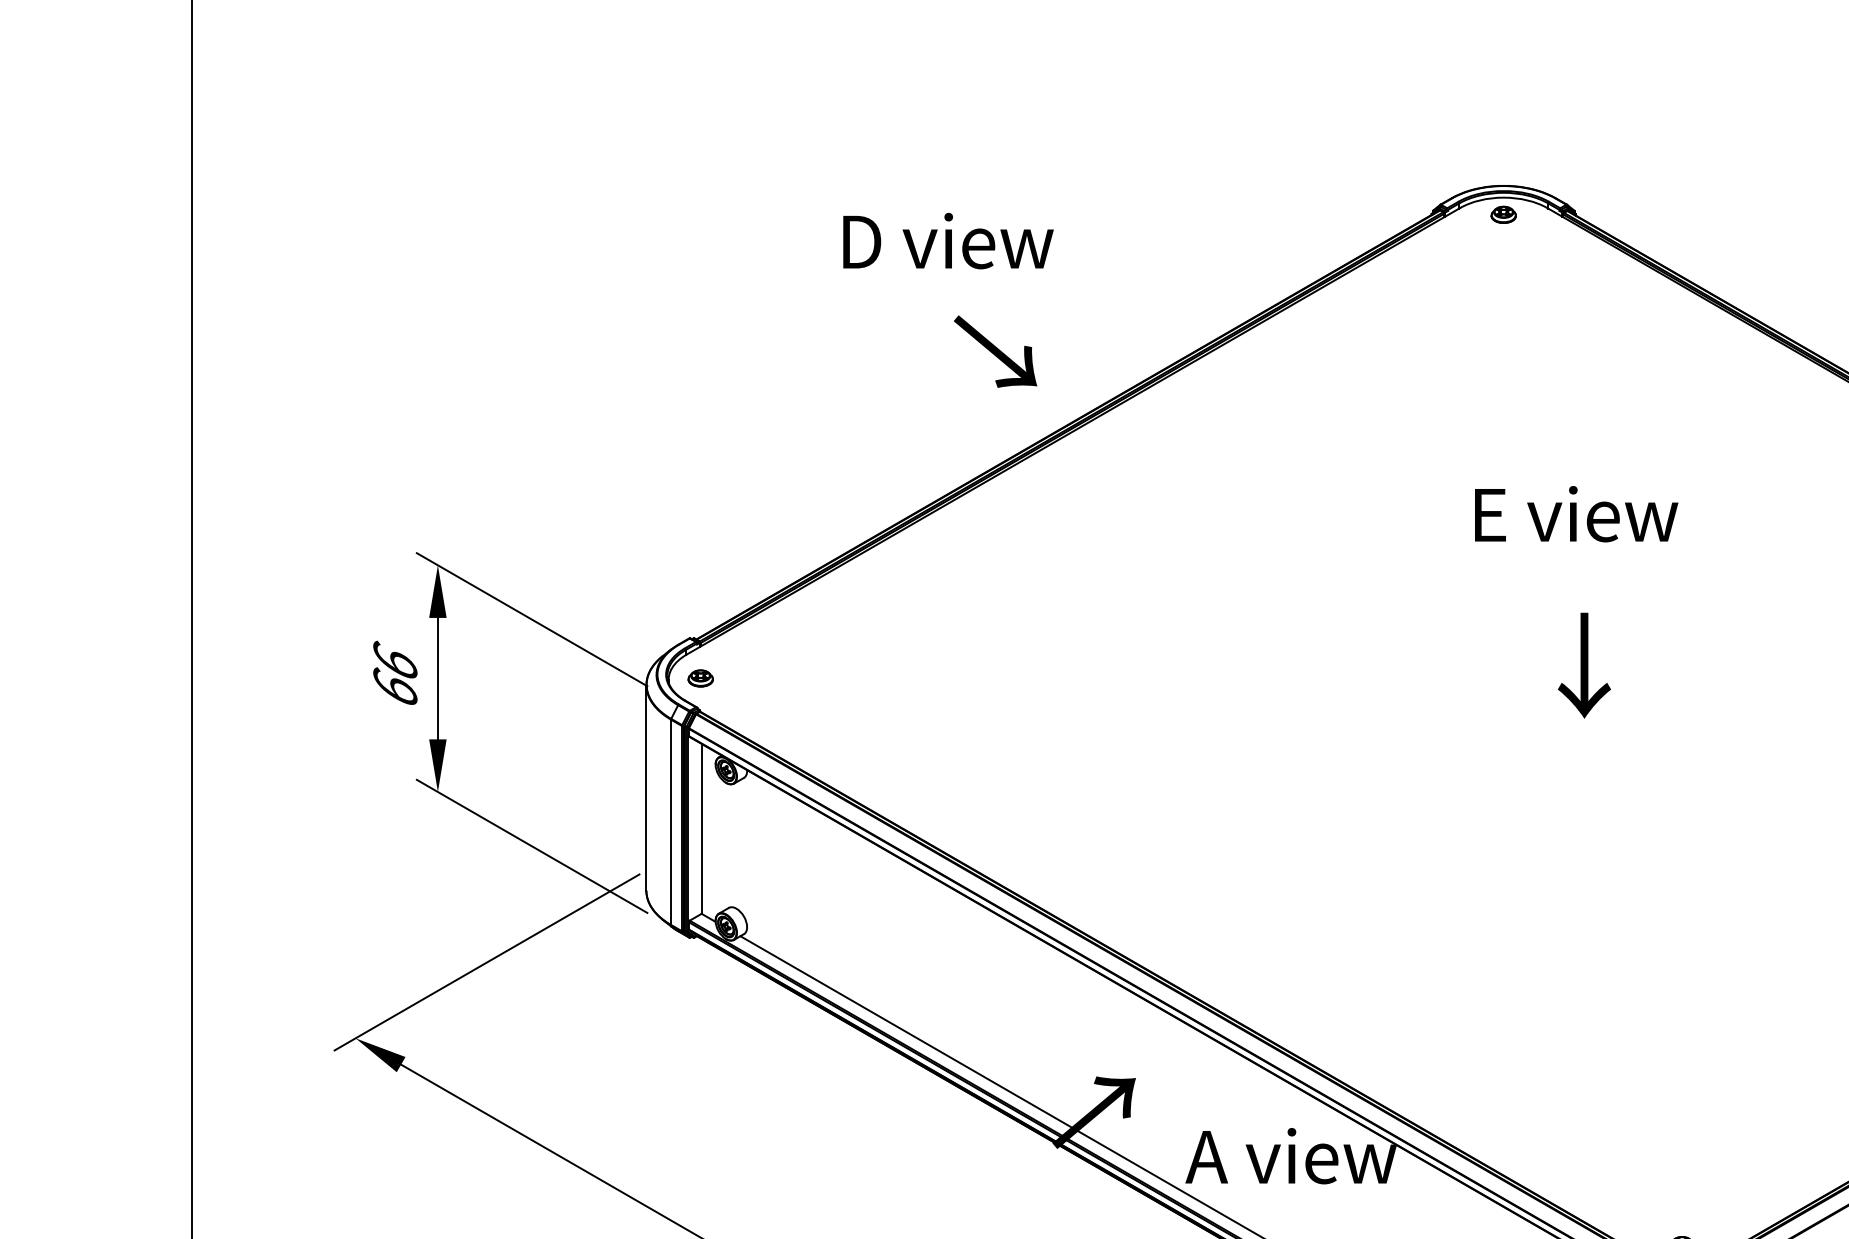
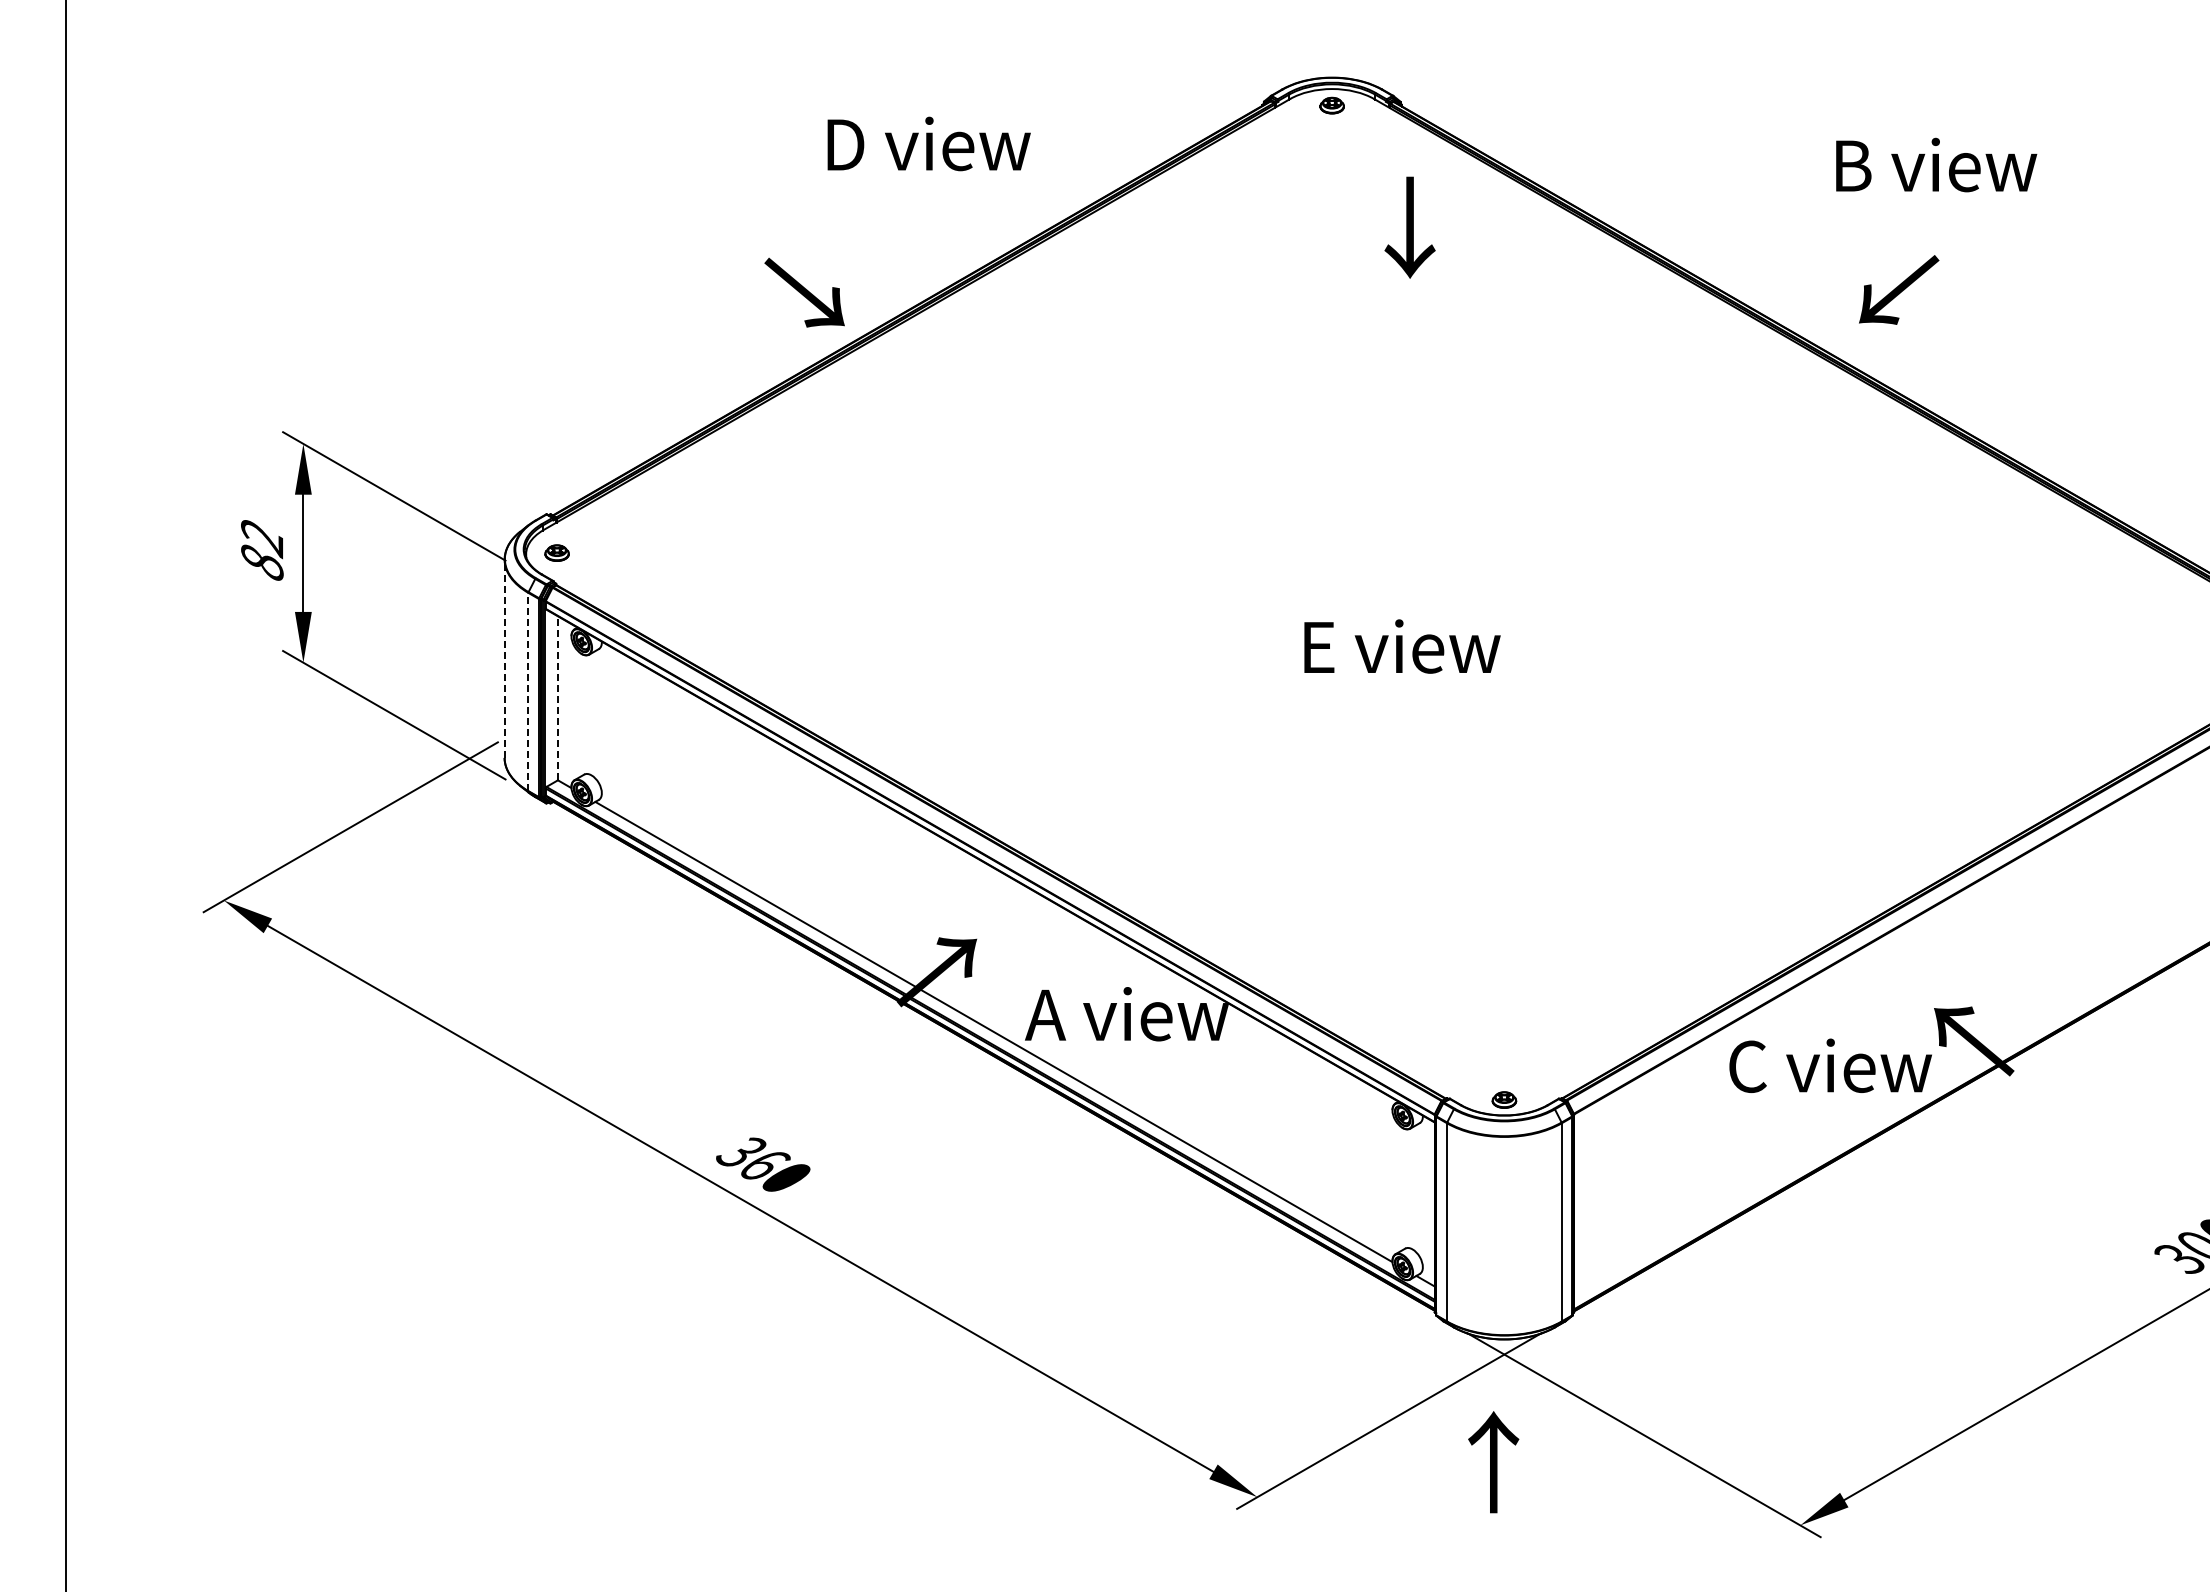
text: (947, 240) -> (928, 143), moved
text: (995, 351) -> (804, 292), moved
text: (1576, 514) -> (1402, 646), moved
text: (1583, 665) -> (1409, 227), moved
text: (395, 673) -> (262, 548), 66 -> 82
line: (646, 787) -> (504, 658), solid -> dashed
line: (671, 821) -> (528, 691), solid -> dashed
line: (701, 829) -> (557, 698), solid -> dashed

